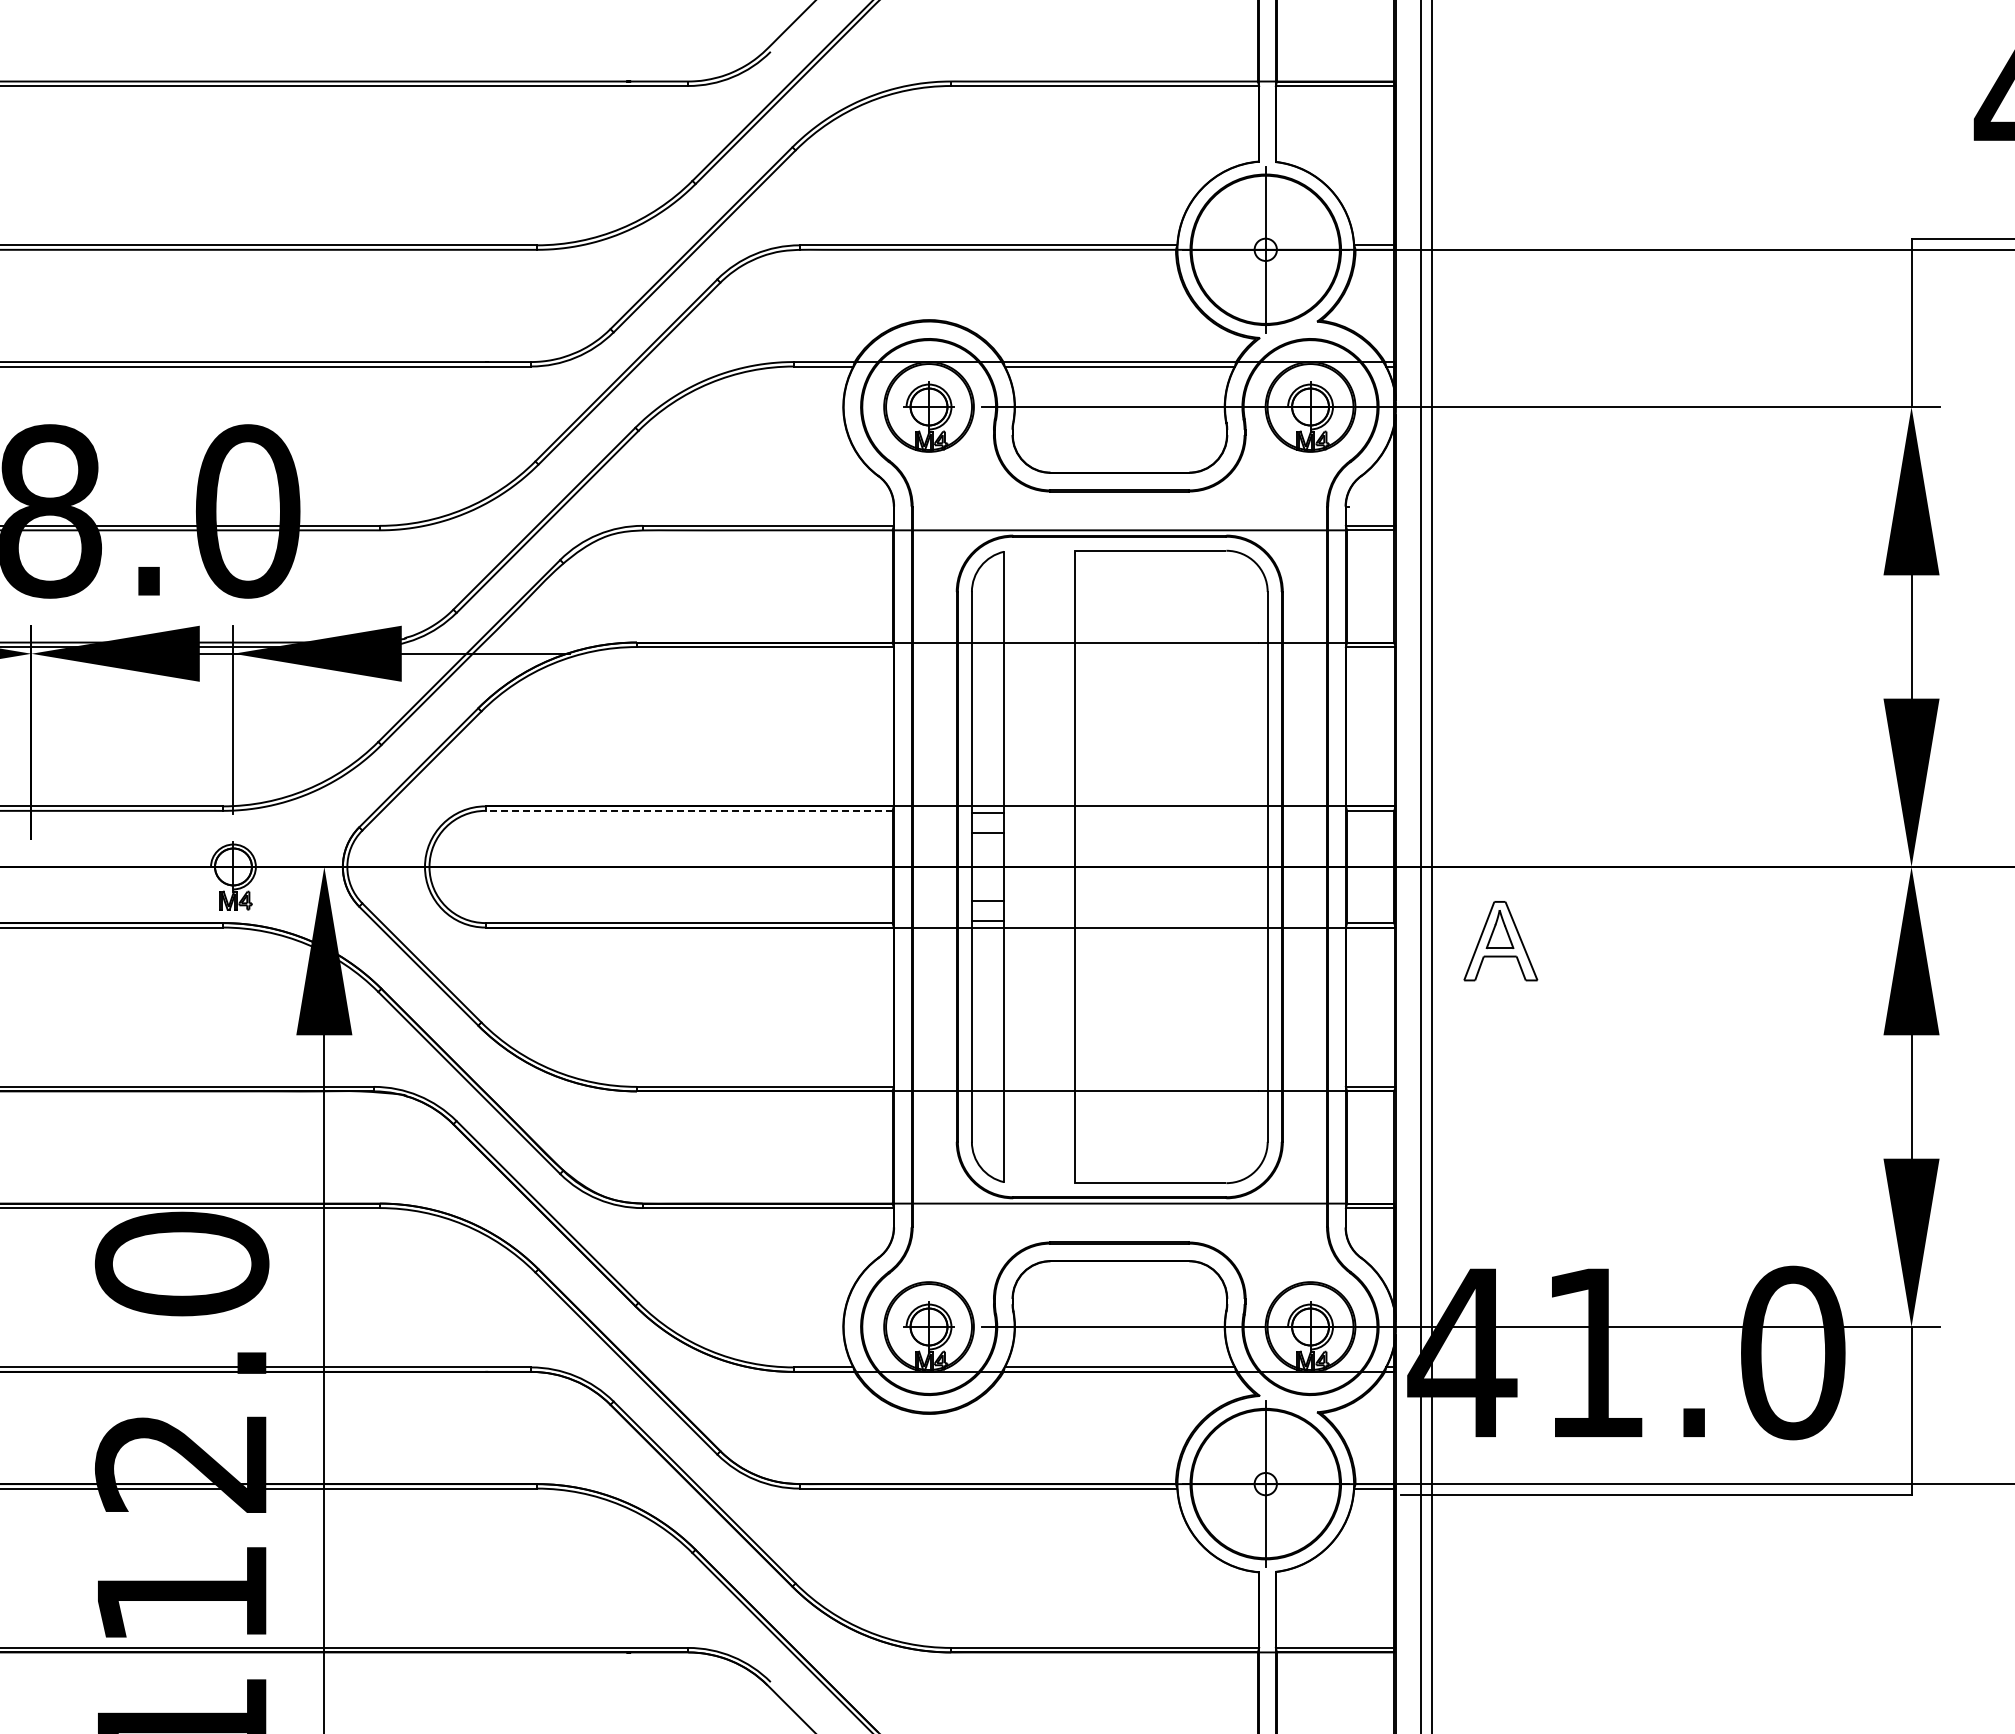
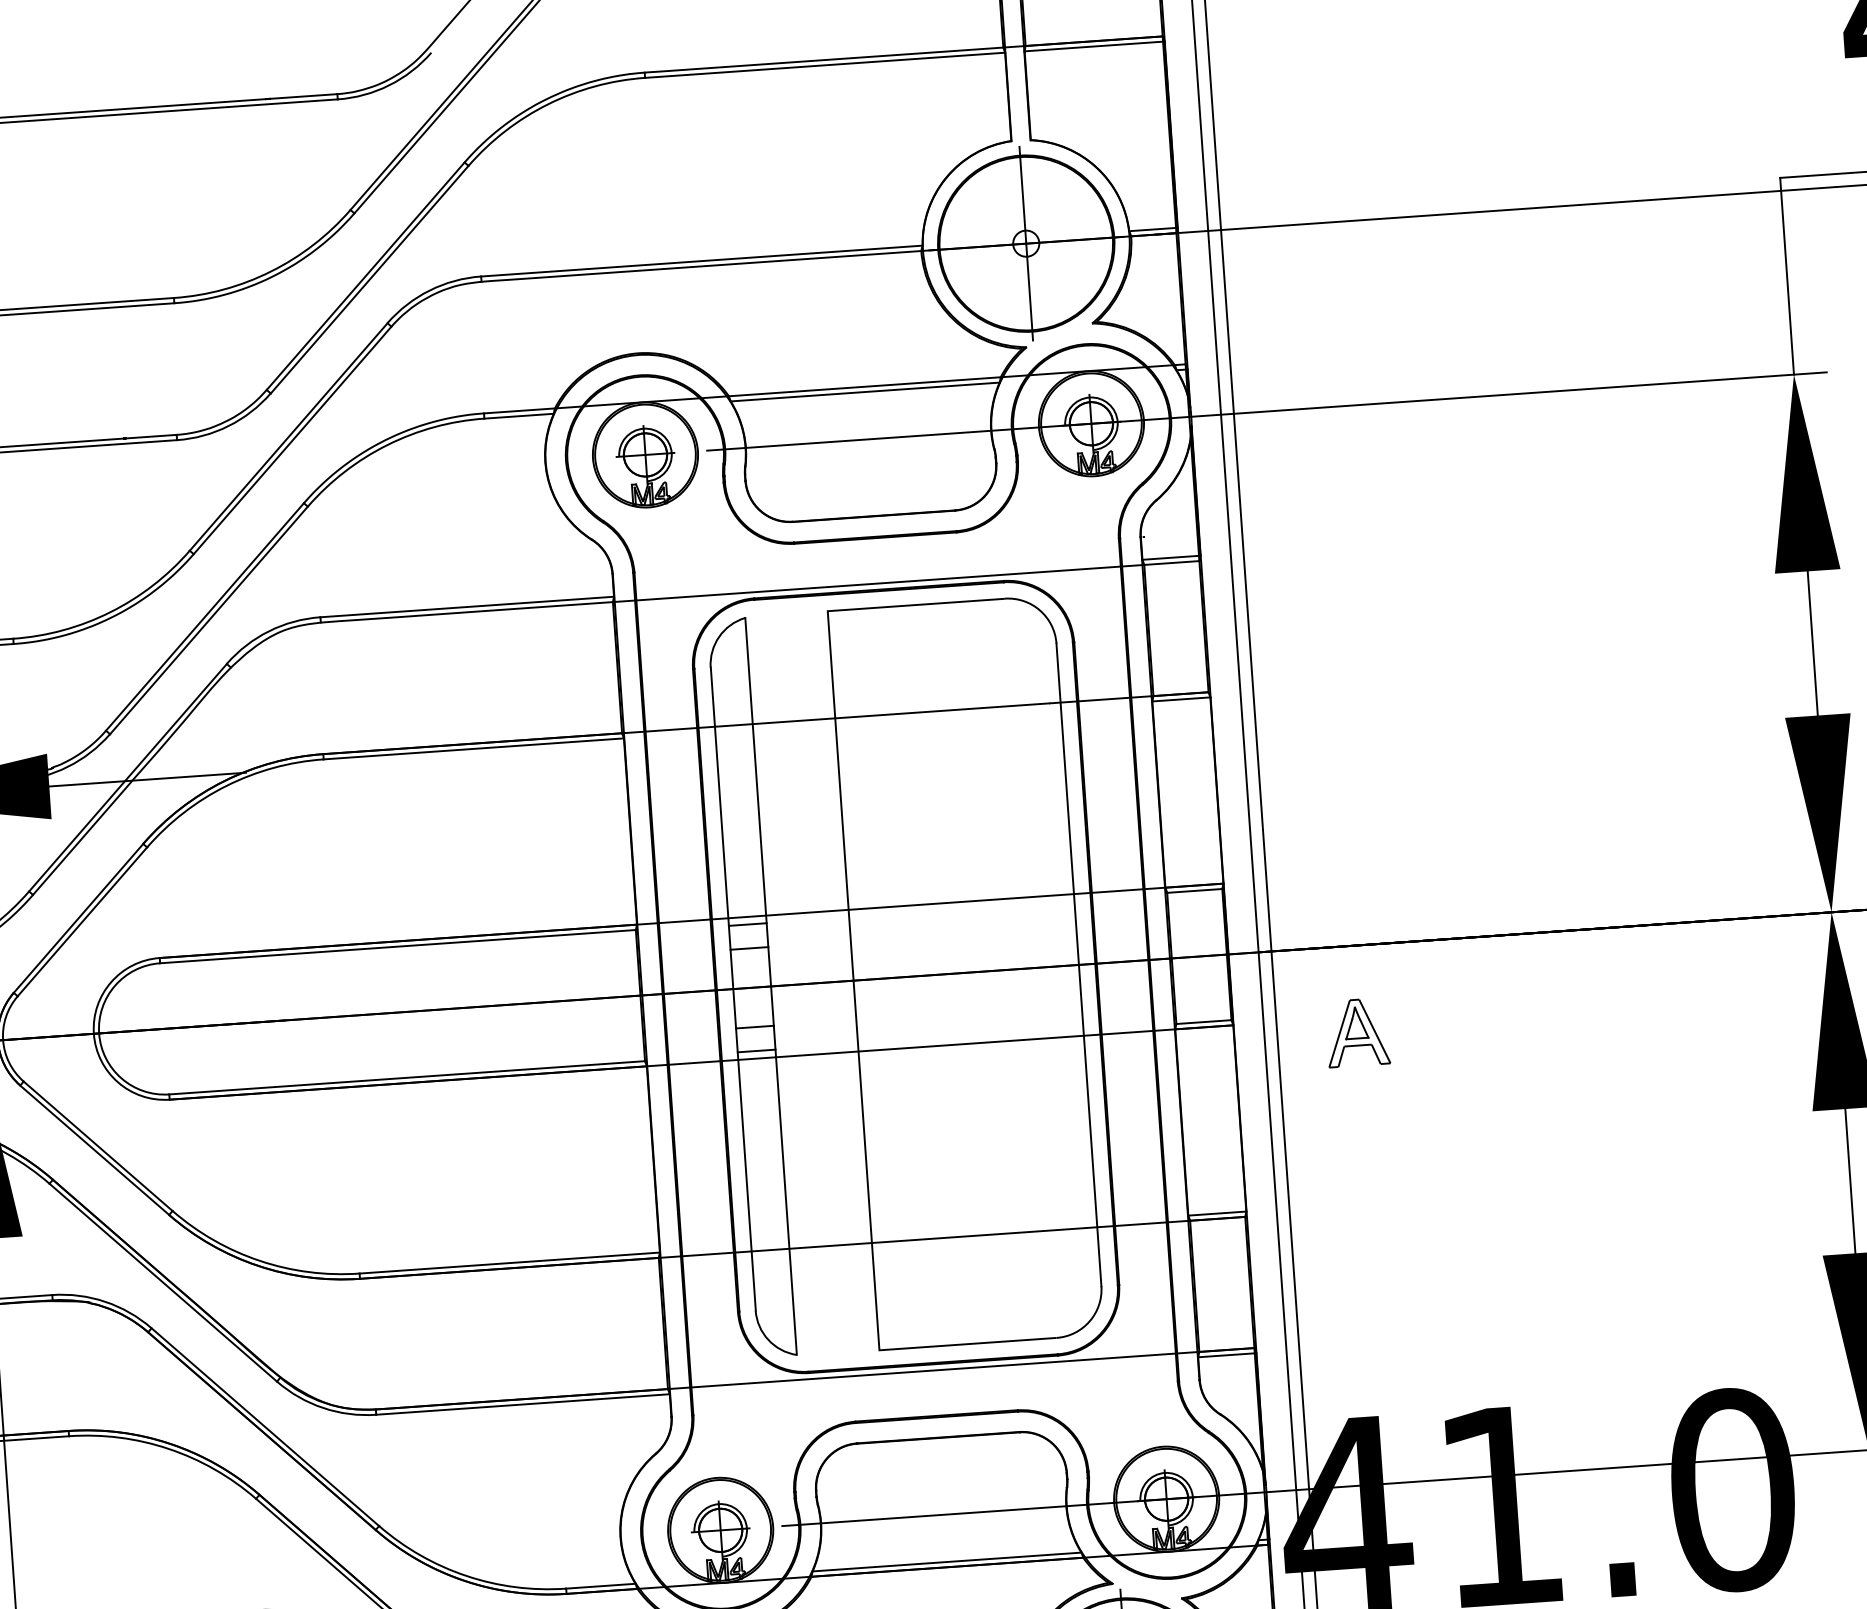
line: (688, 810) -> (397, 946), dashed -> solid
part: (1500, 941) -> (1357, 1033), size x0.71

